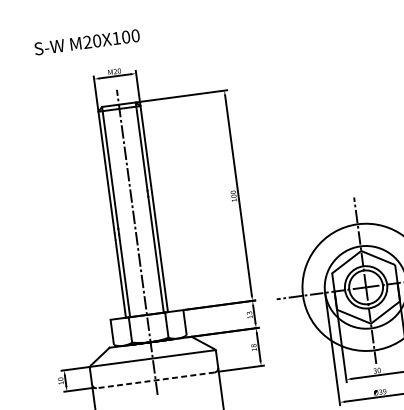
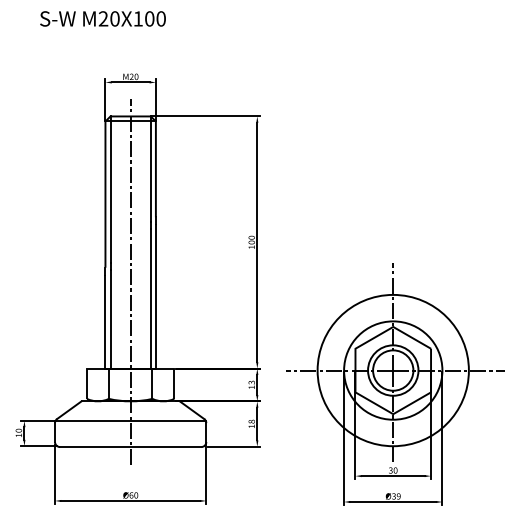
text: (86, 42) -> (102, 18), moved
line: (155, 380) -> (130, 447), dashed -> solid

